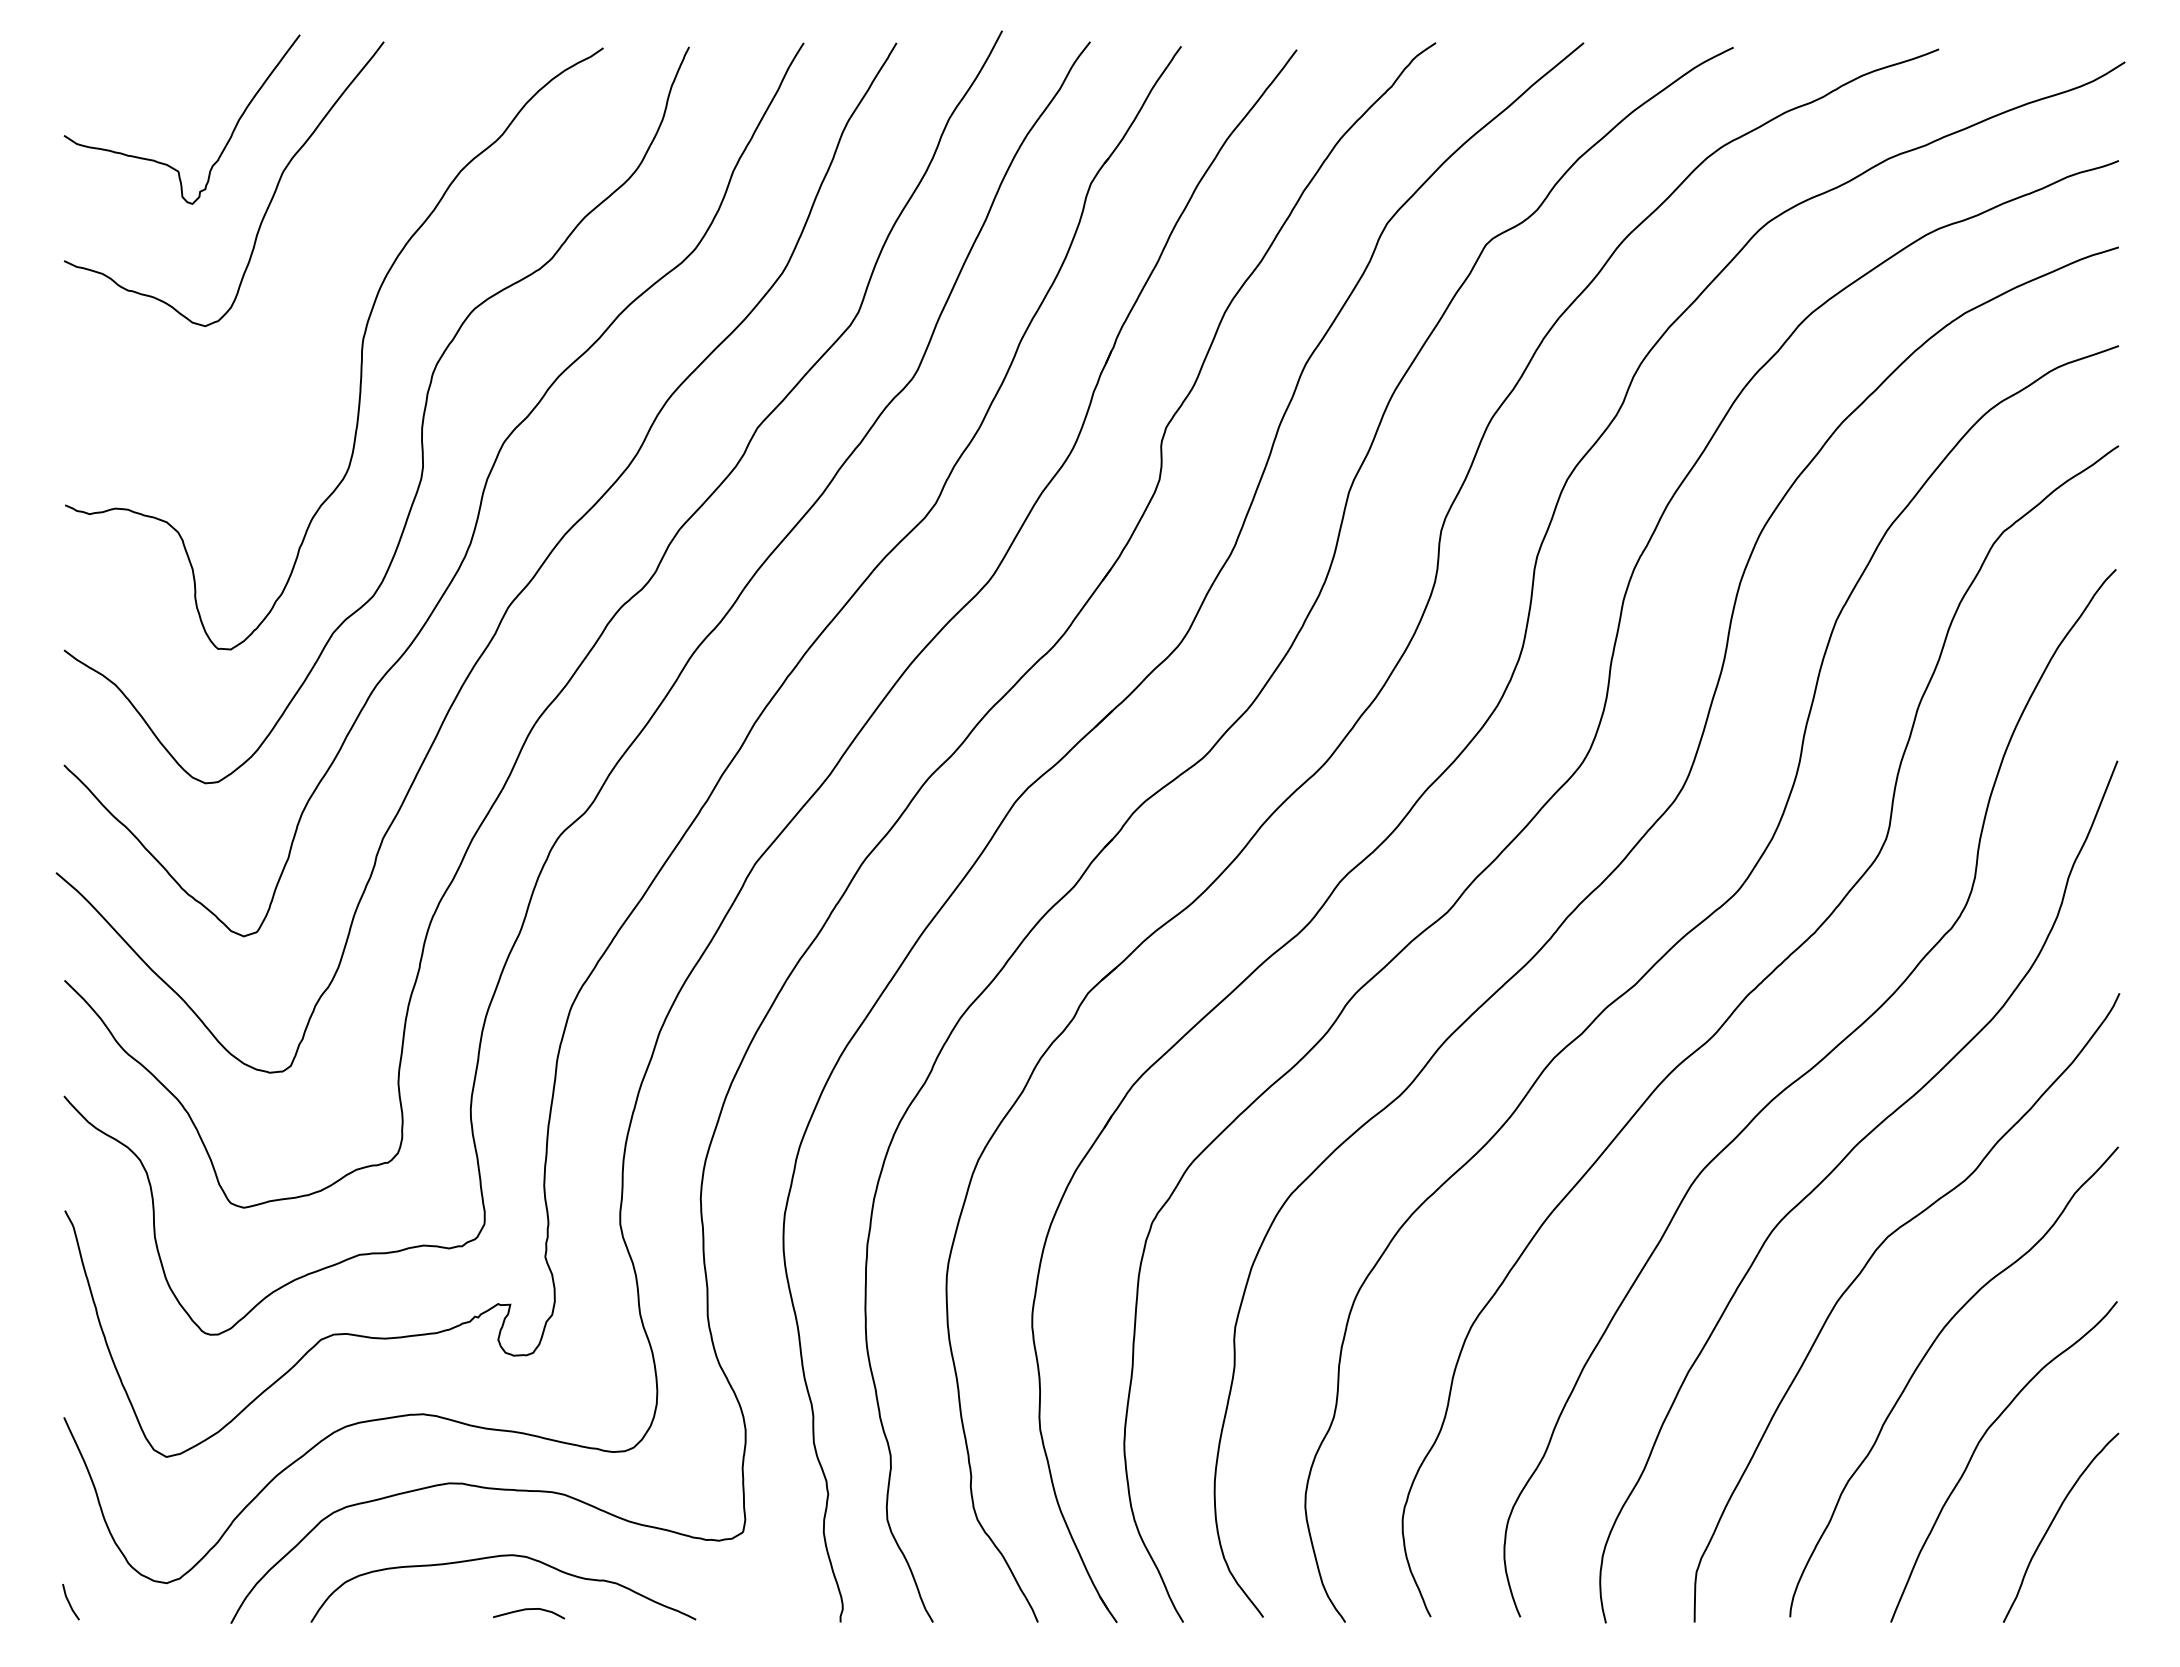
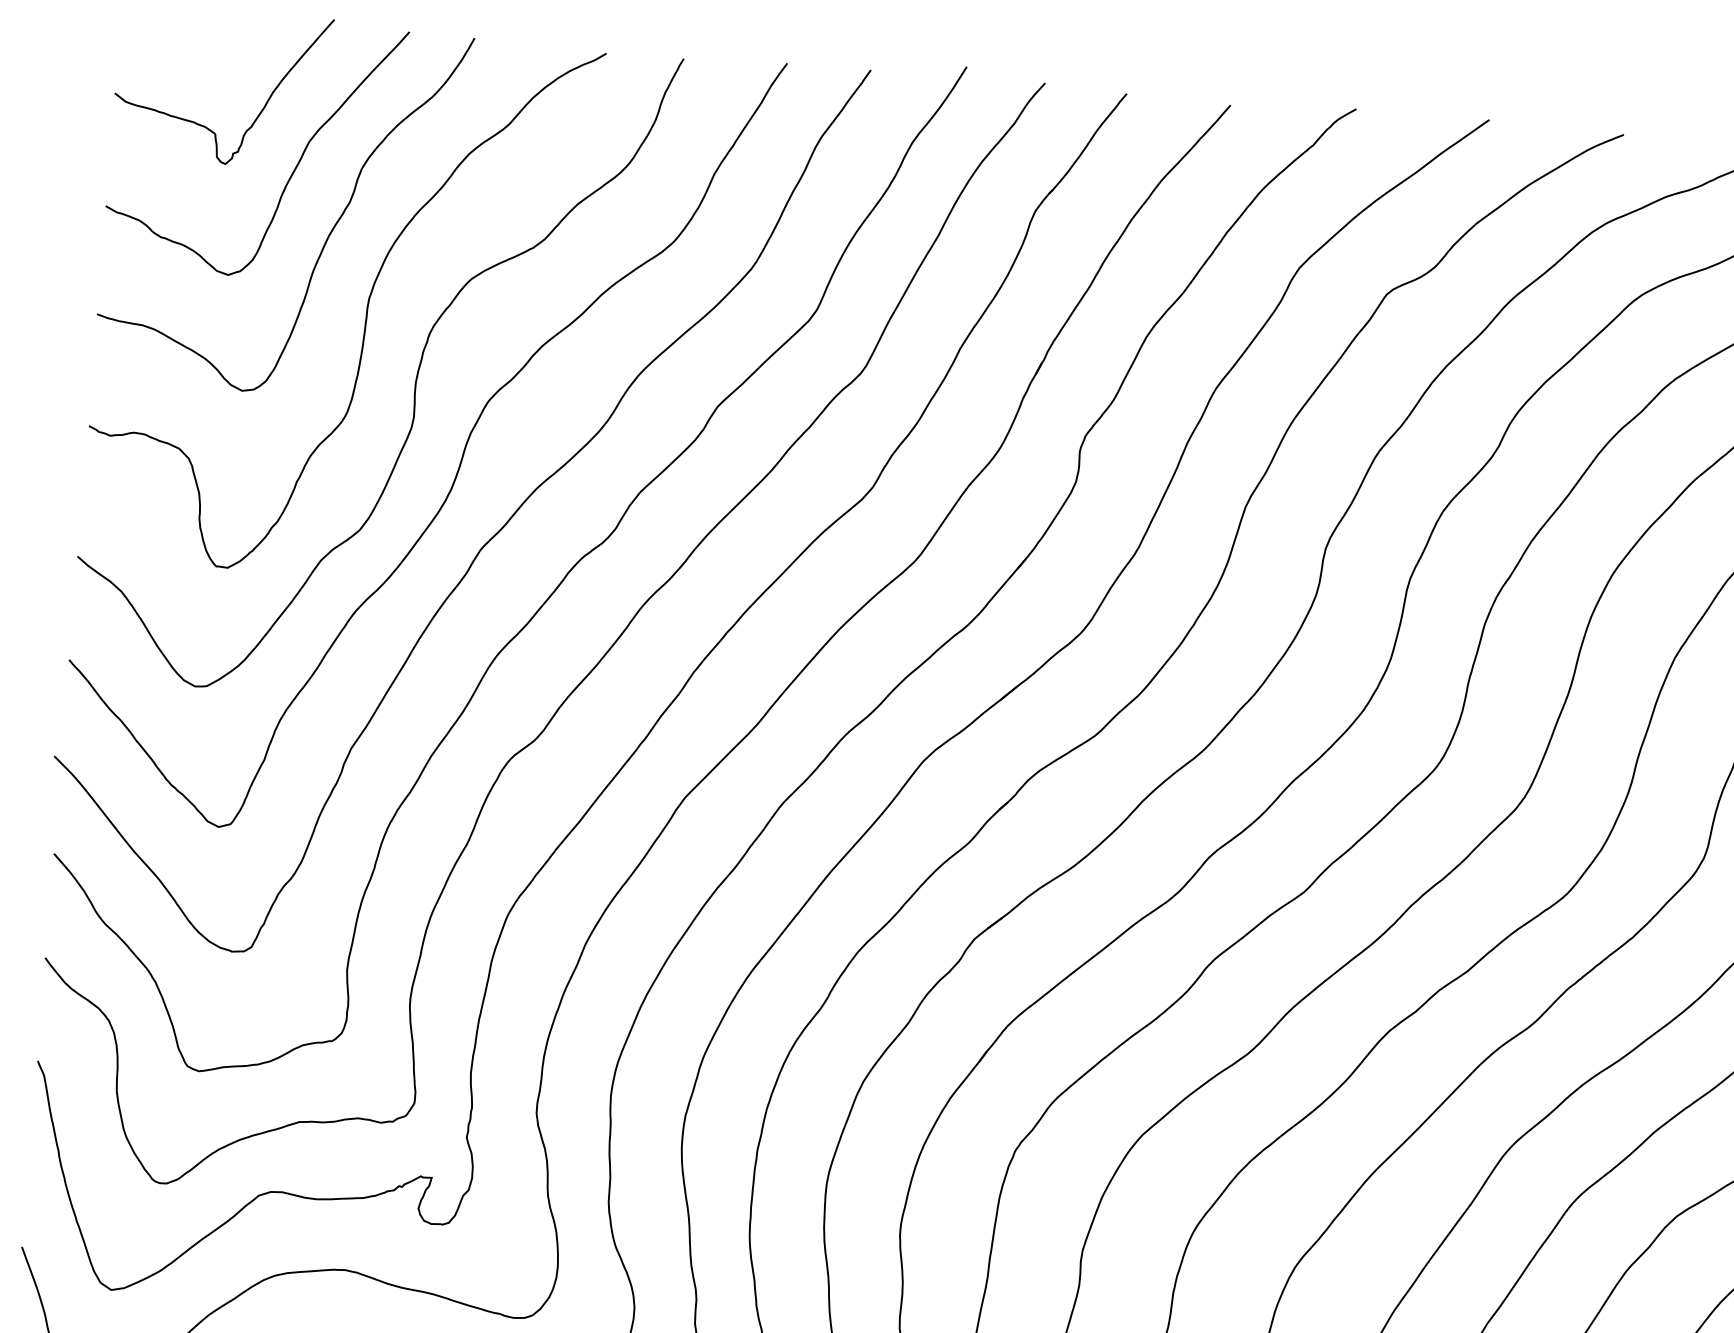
curve: (312, 273) -> (328, 235), added

